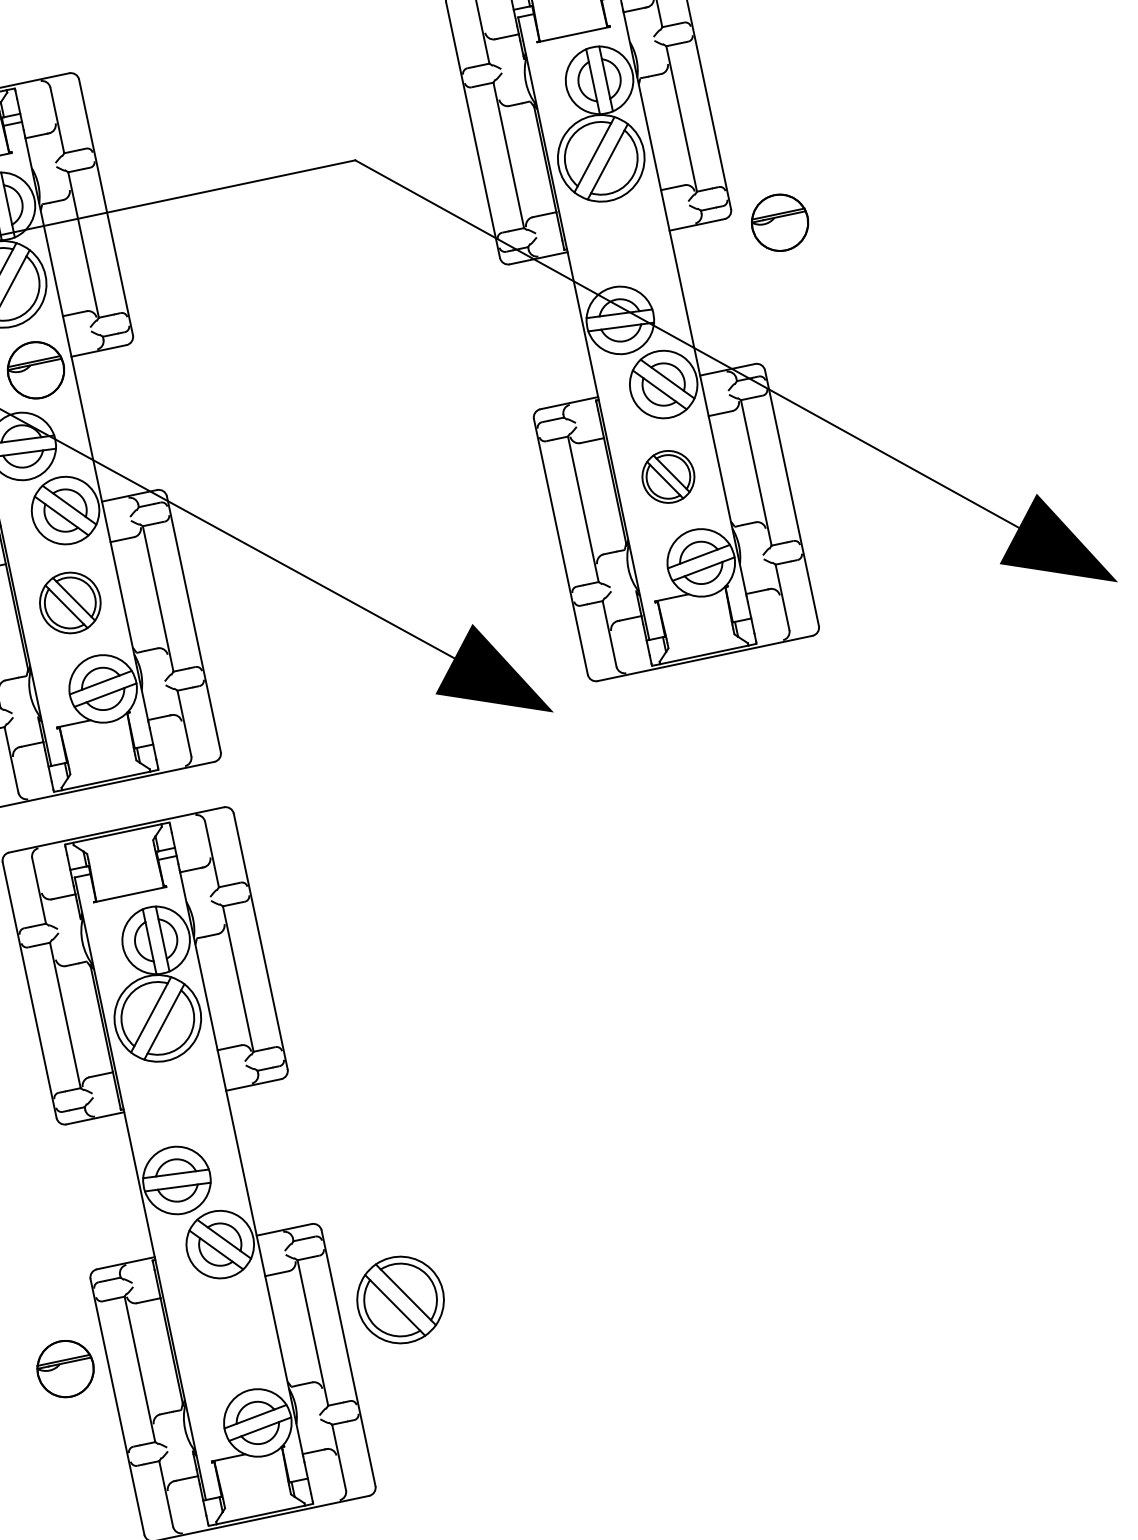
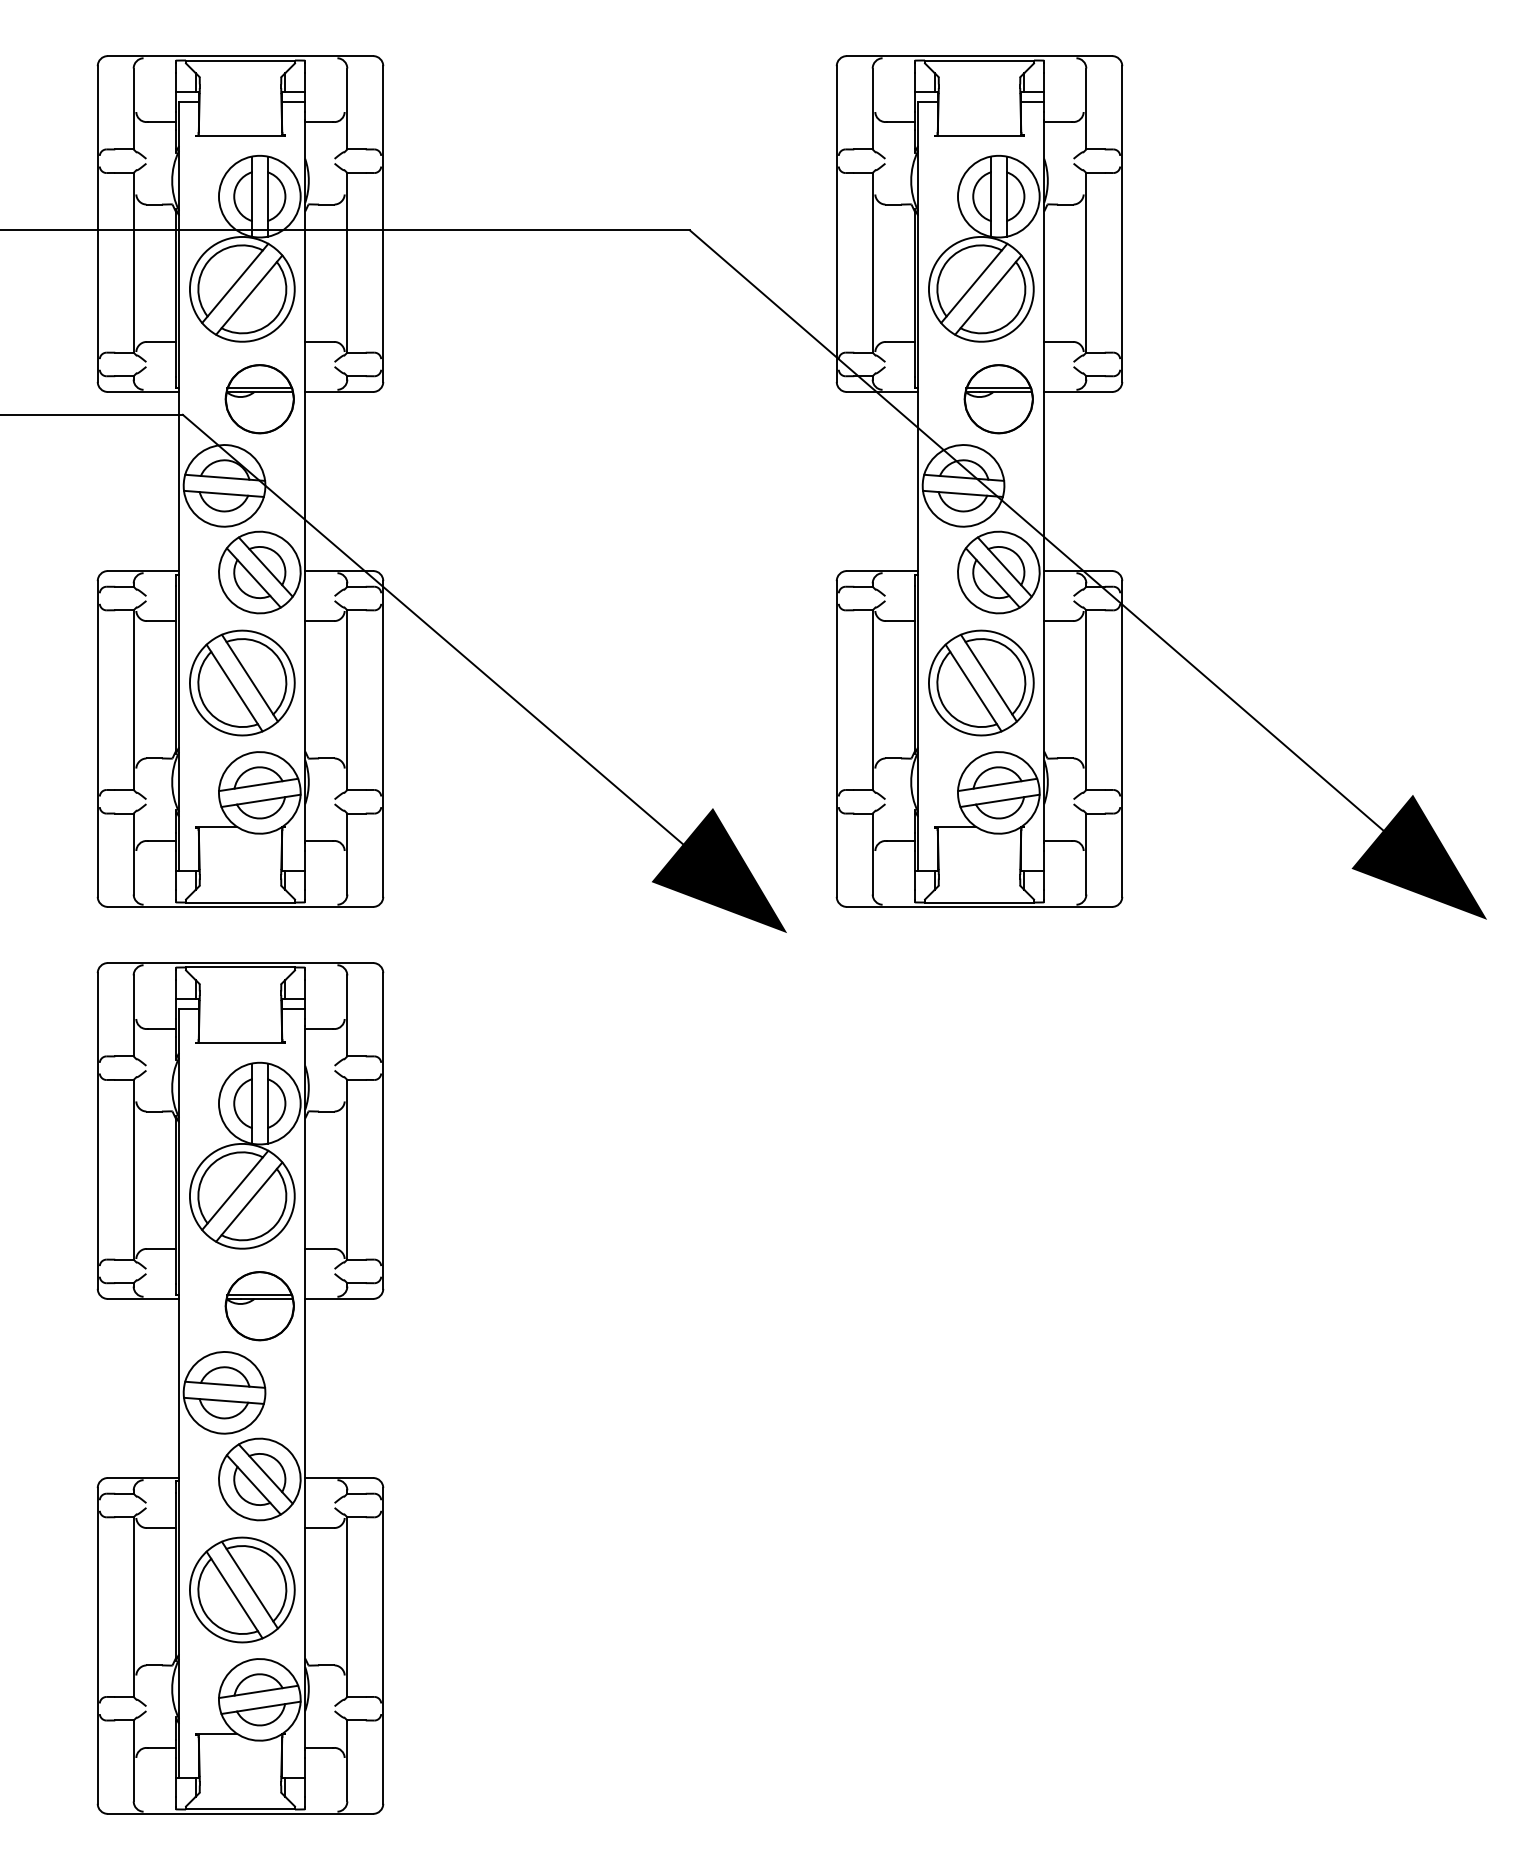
part: (779, 223) -> (998, 399), moved
part: (668, 476) -> (981, 682), size x1.67
part: (70, 602) -> (242, 682), size x1.43
part: (400, 1299) -> (242, 1589), moved
part: (65, 1369) -> (259, 1306), moved

